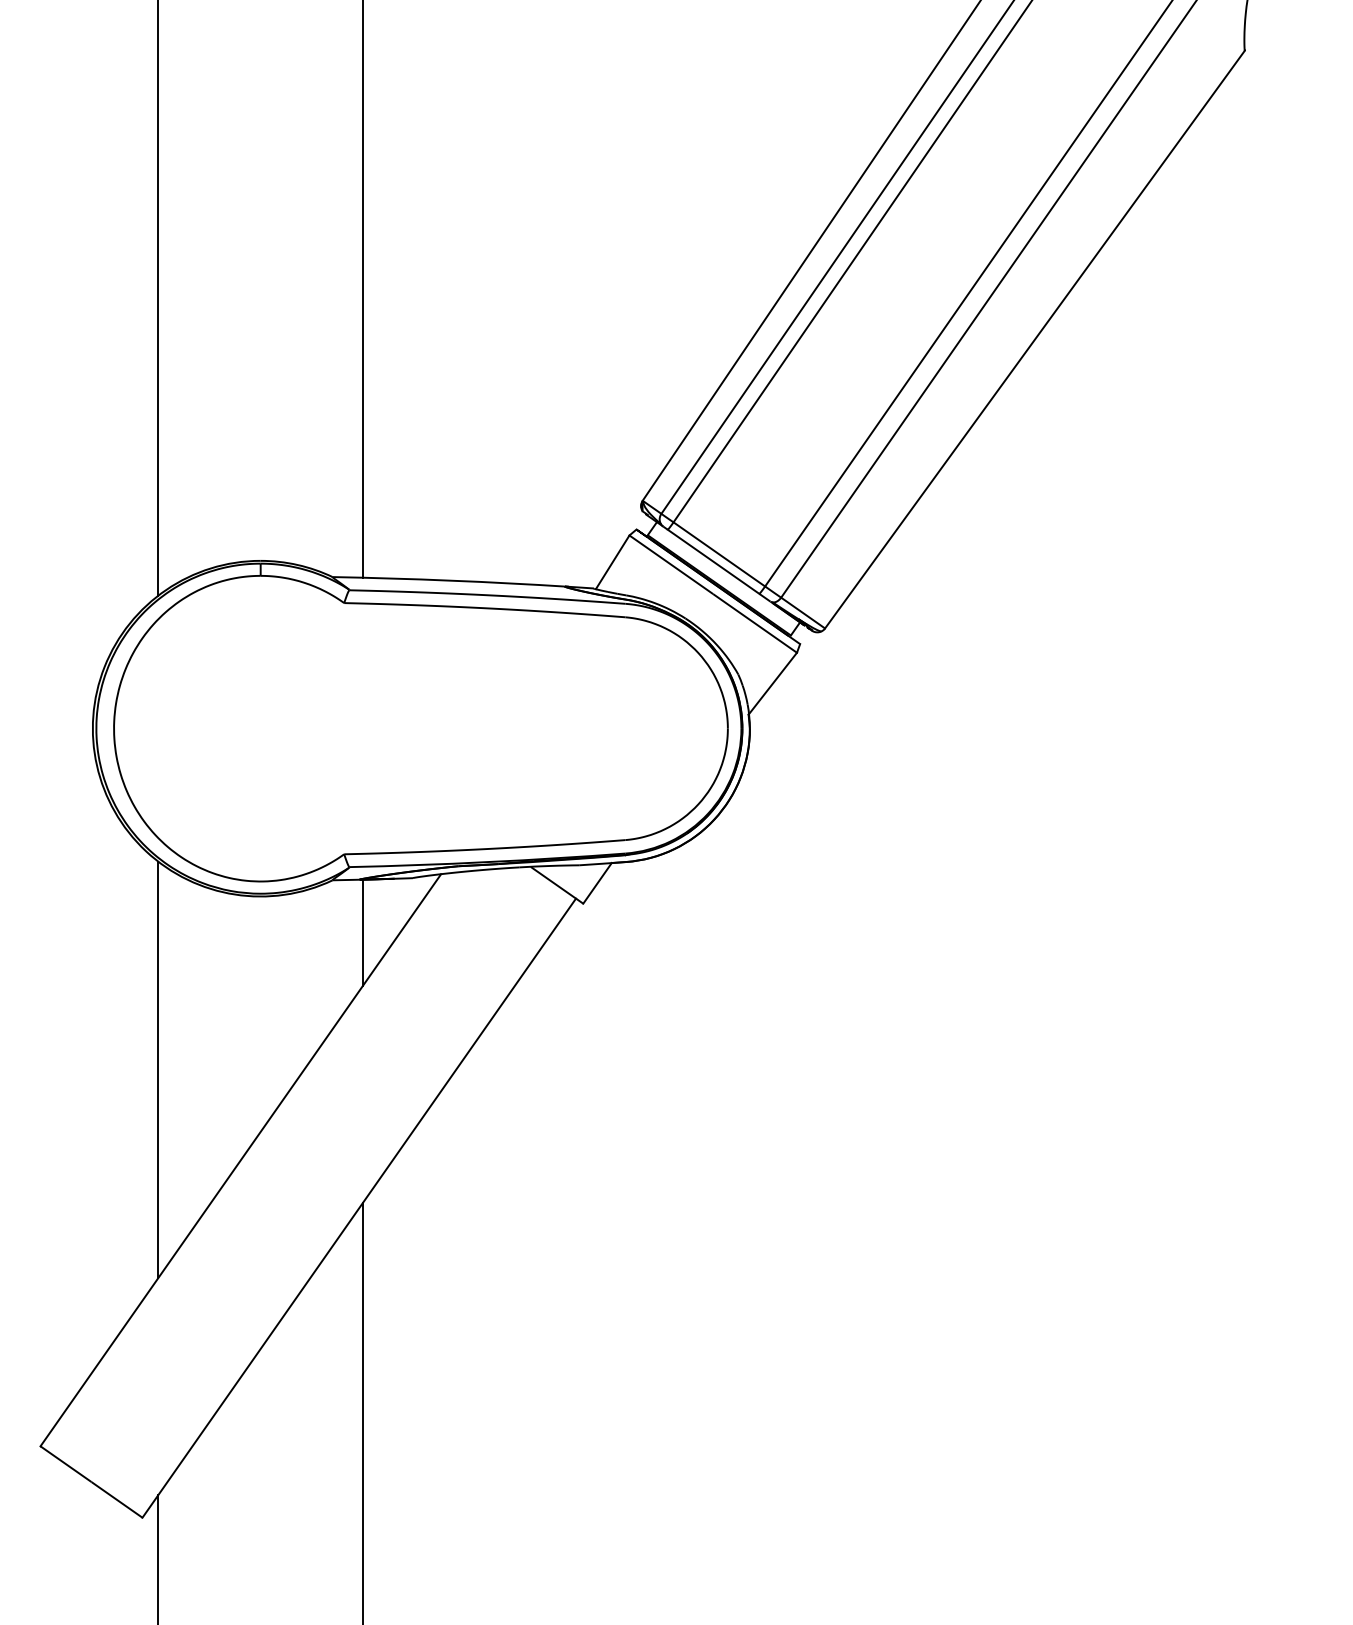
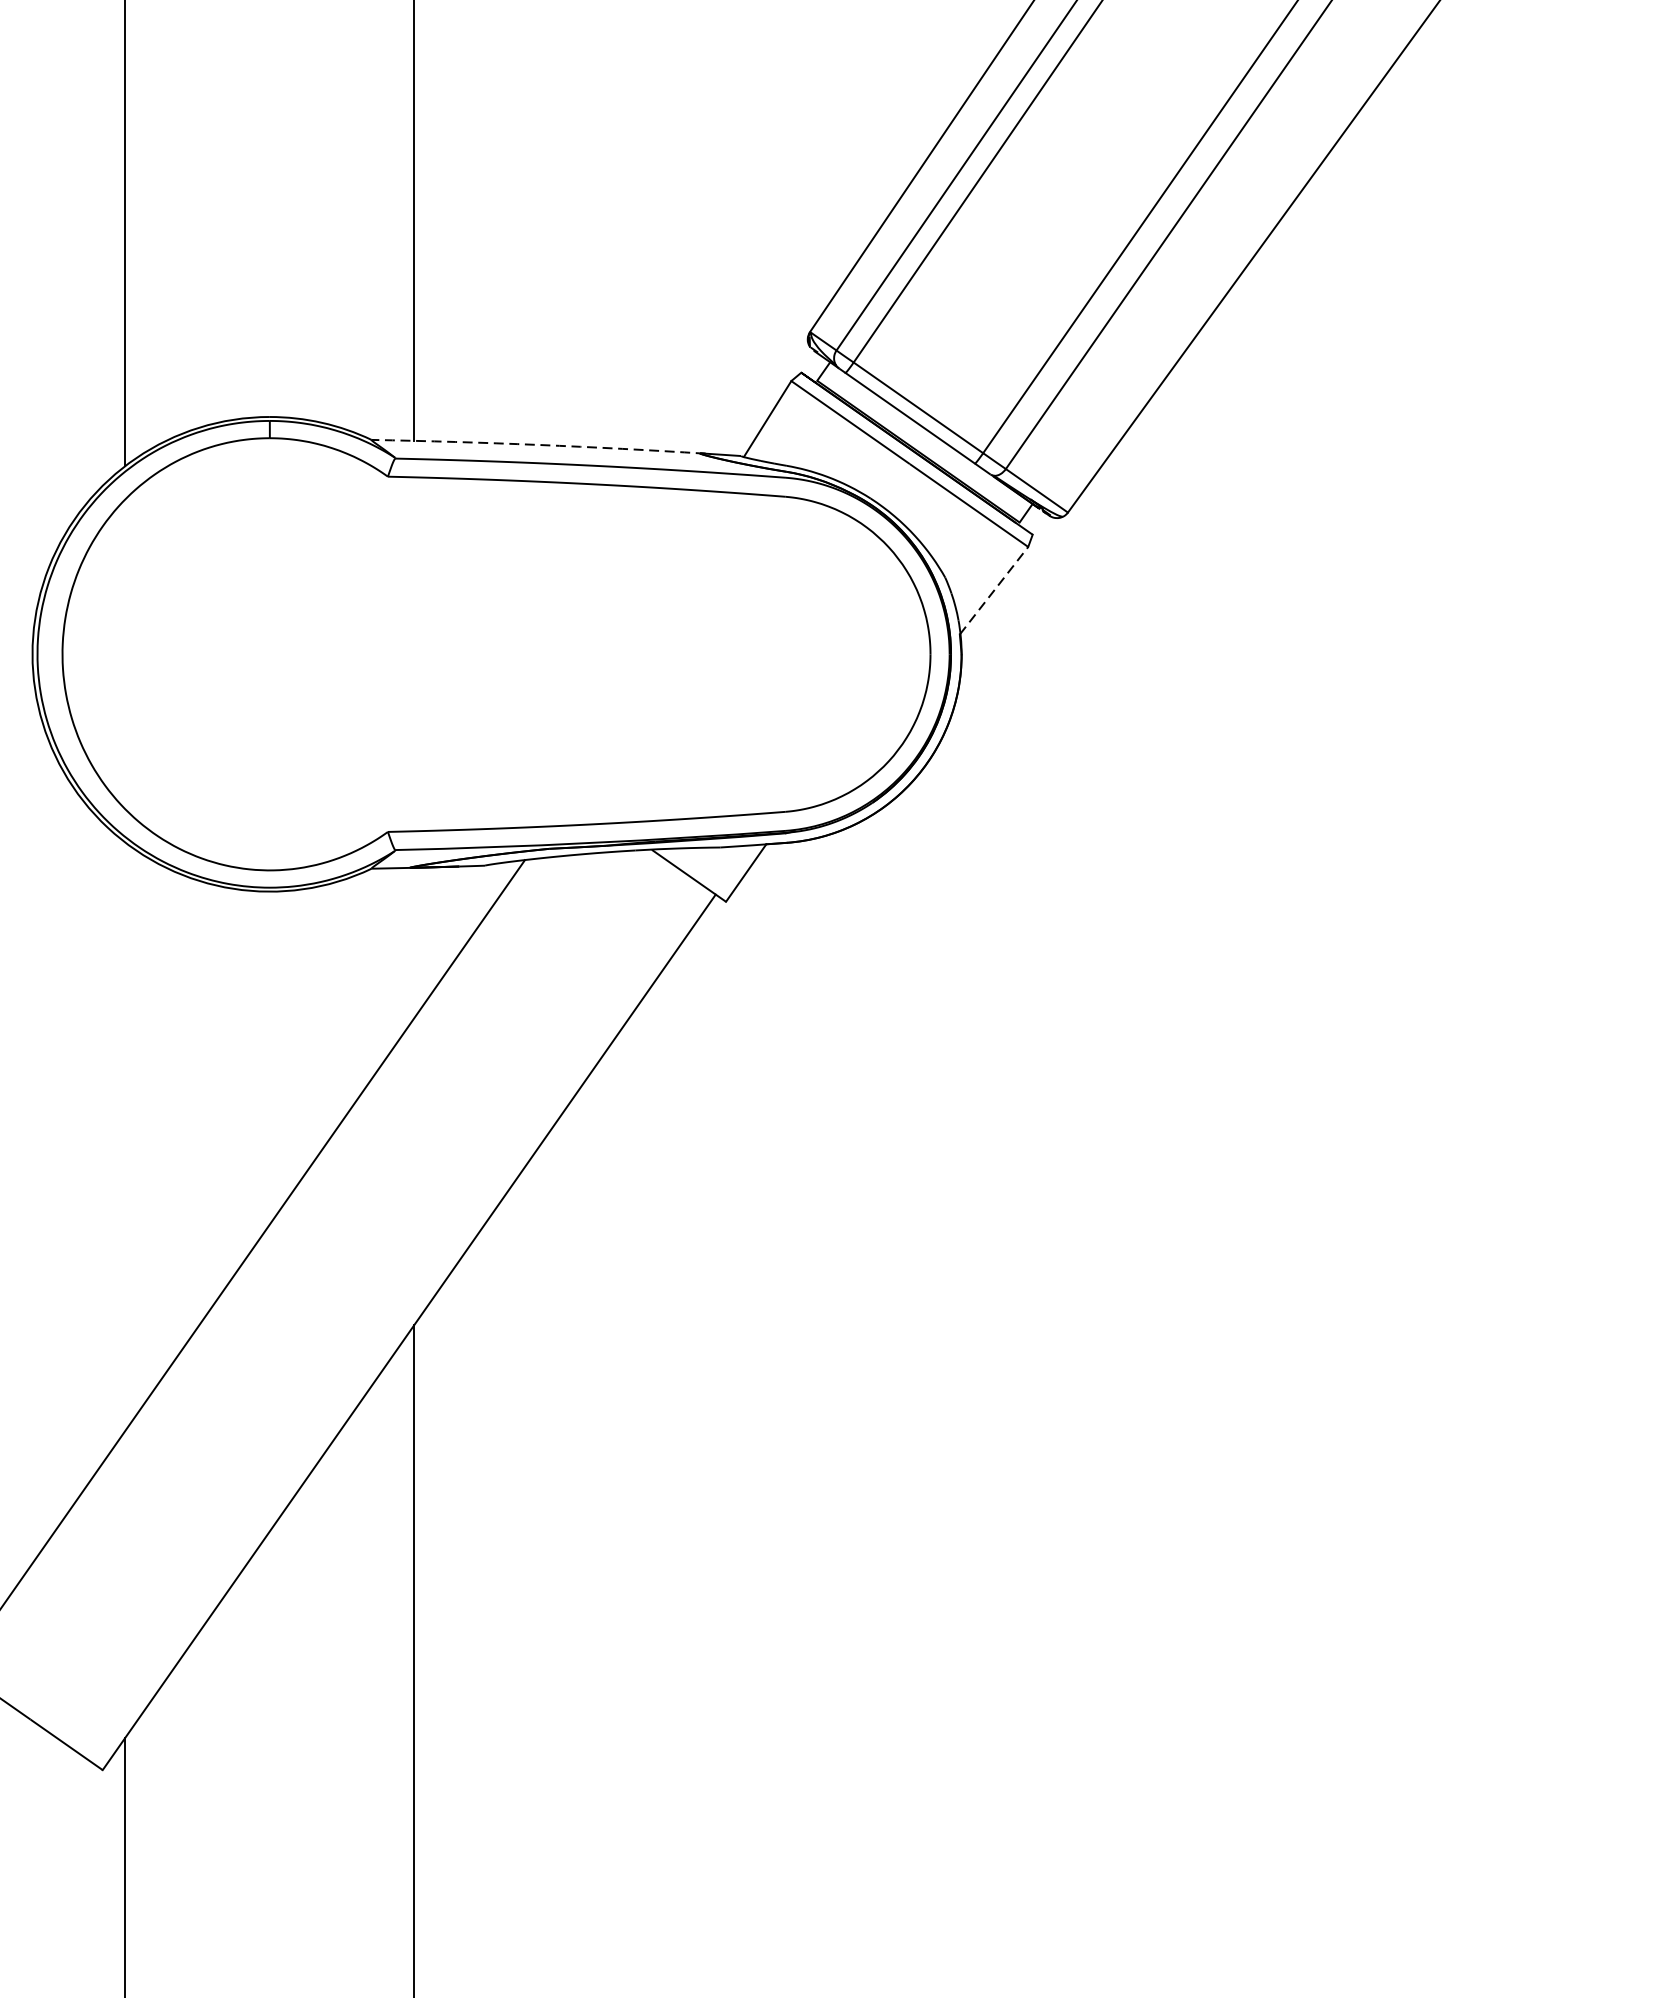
arc: (450, 580) -> (538, 444), solid -> dashed
line: (773, 683) -> (995, 590), solid -> dashed
line: (362, 932) -> (413, 942), removed
line: (158, 1069) -> (125, 1136), removed

